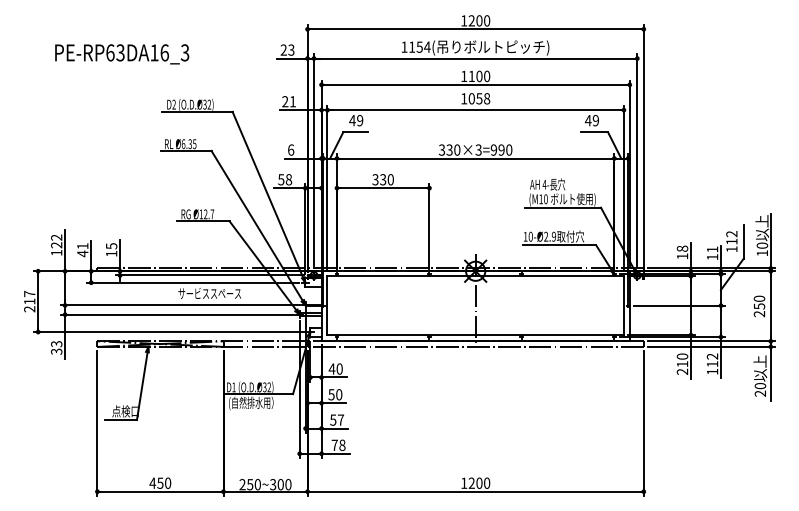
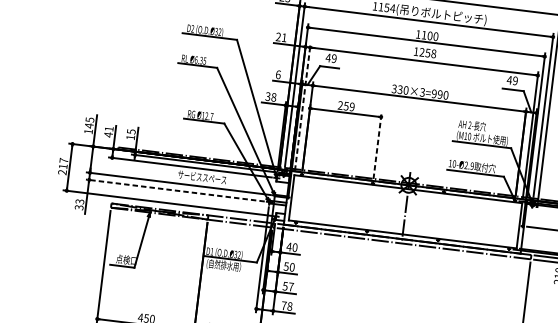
text: (471, 98) -> (421, 52), 1058 -> 1258
text: (281, 179) -> (268, 96), 58 -> 38
text: (382, 179) -> (345, 106), 330 -> 259
text: (544, 184) -> (469, 125), 4- -> 2-
line: (327, 187) -> (302, 106), solid -> dashed
line: (429, 225) -> (377, 145), solid -> dashed
text: (56, 241) -> (89, 122), 122 -> 145
line: (176, 314) -> (174, 190), solid -> dashed

